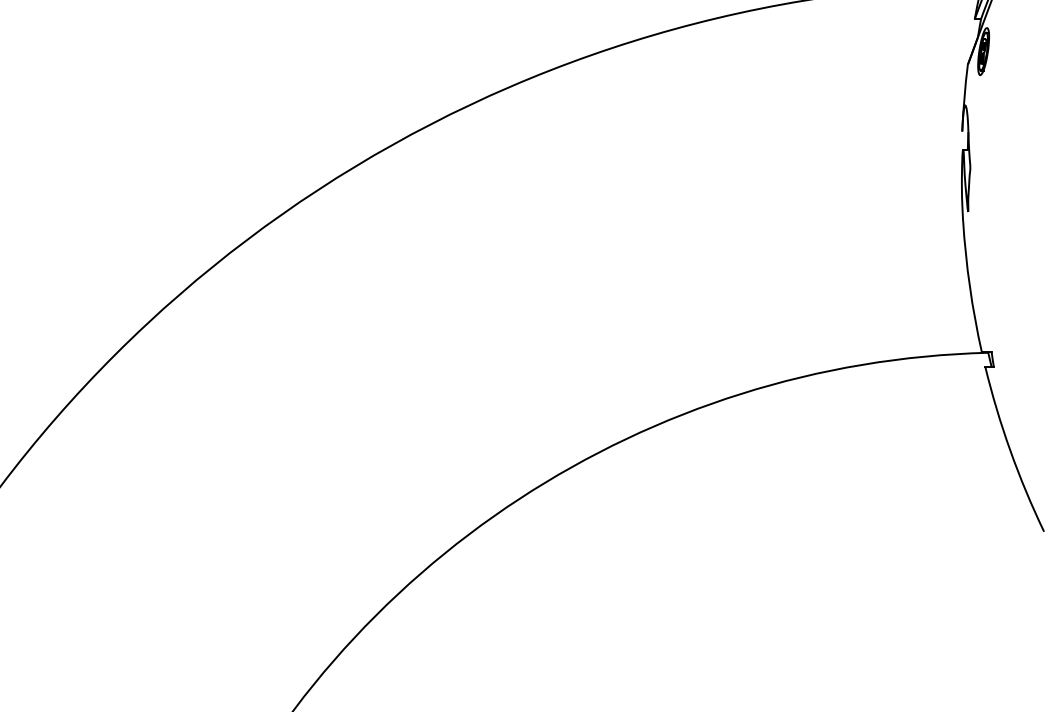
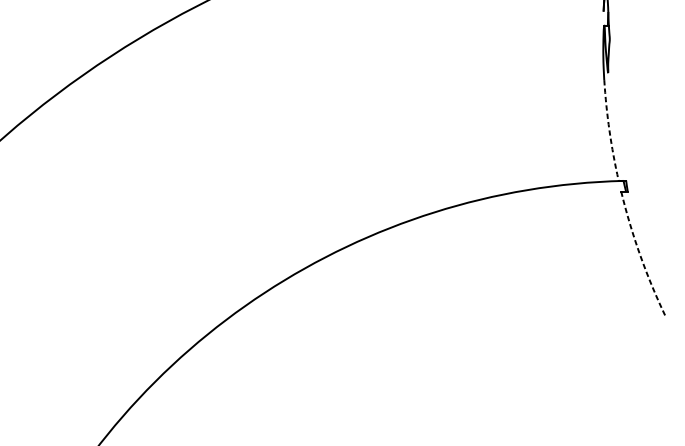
arc: (969, 287) -> (609, 130), solid -> dashed
arc: (1010, 450) -> (640, 255), solid -> dashed

